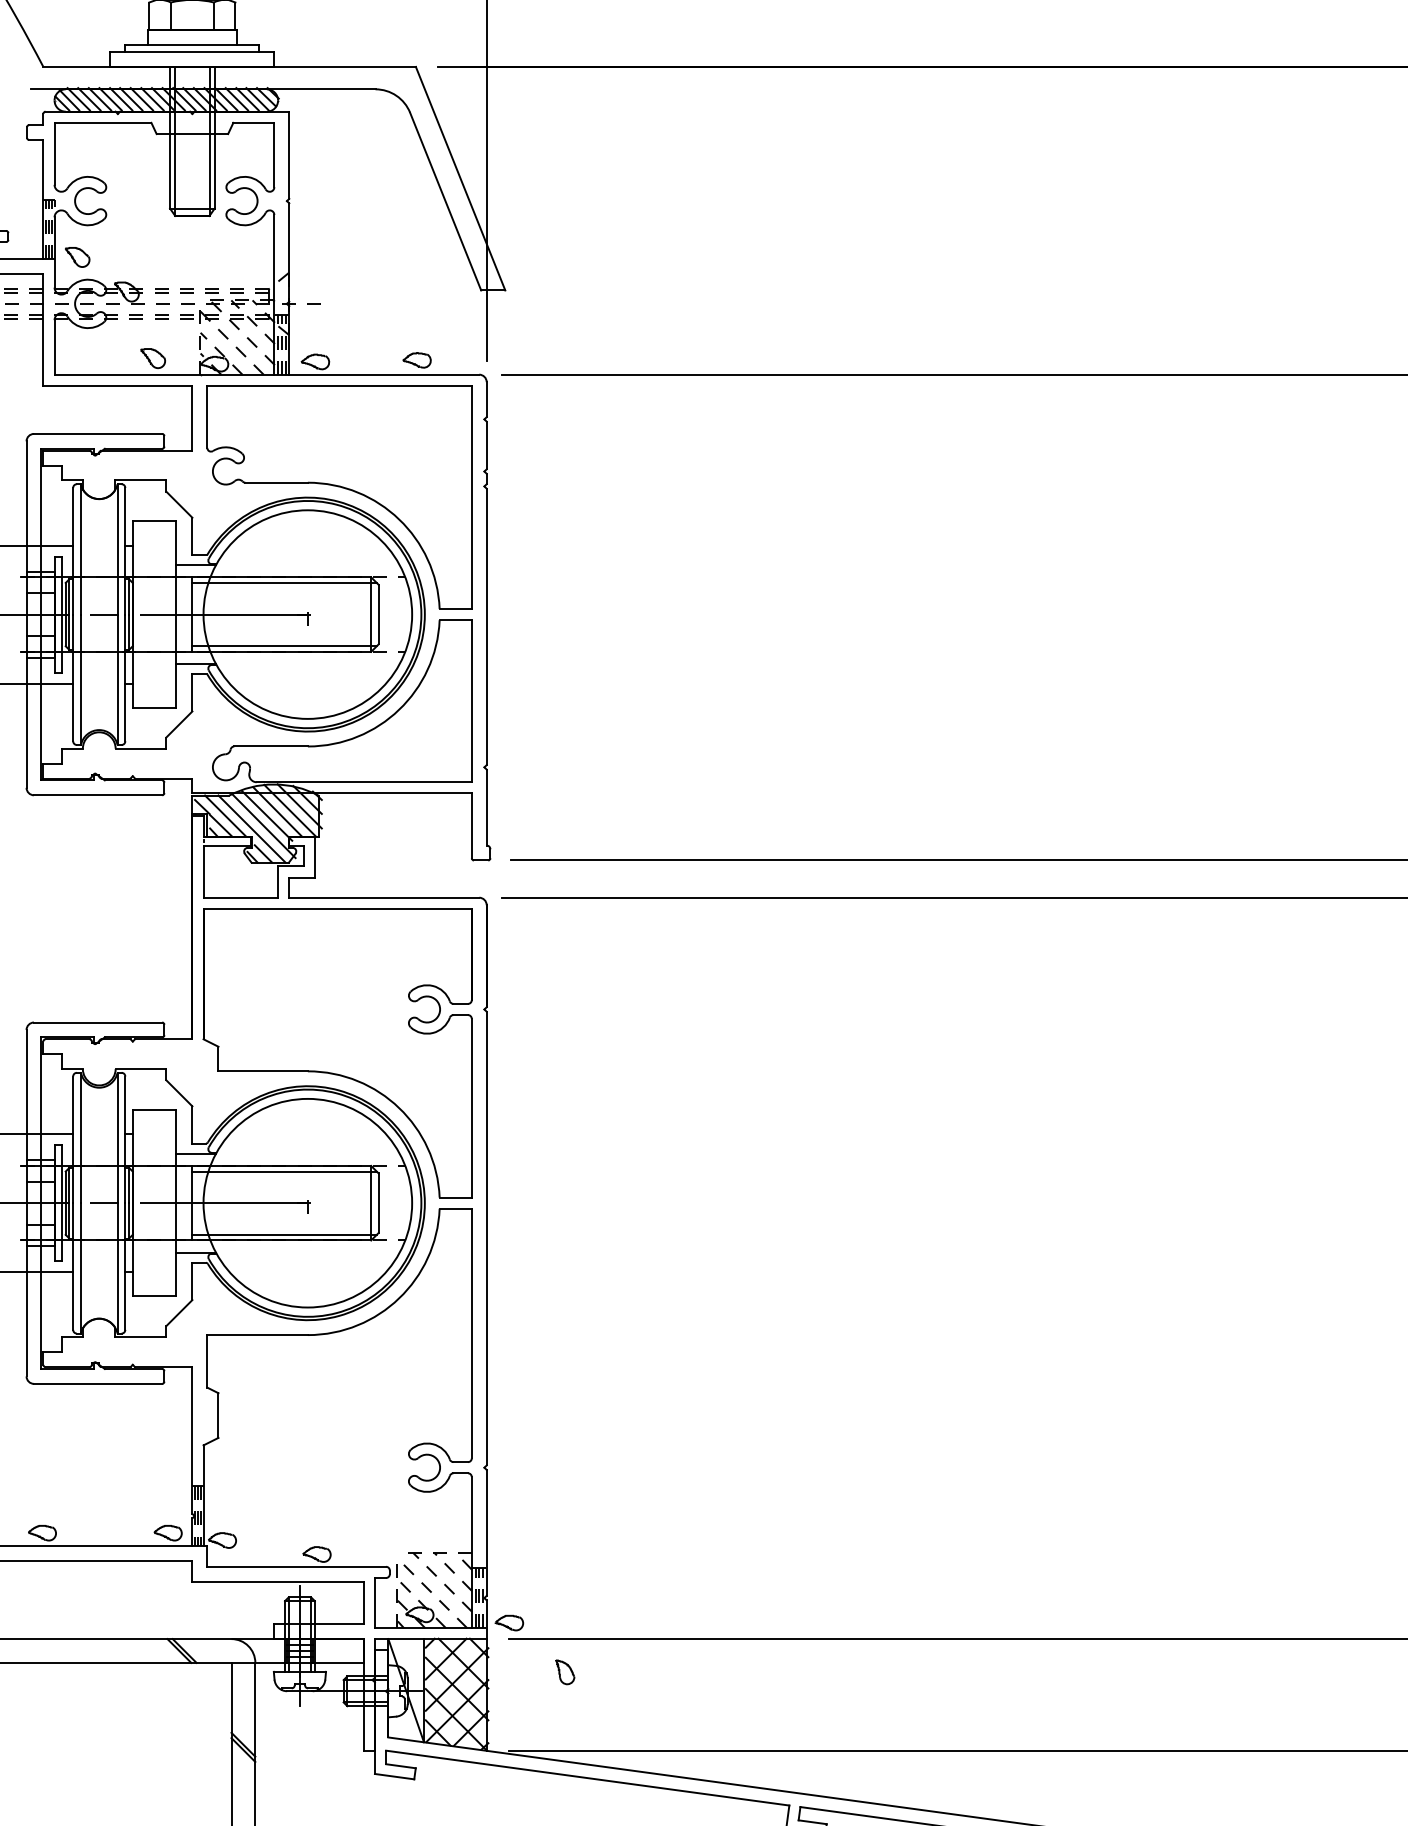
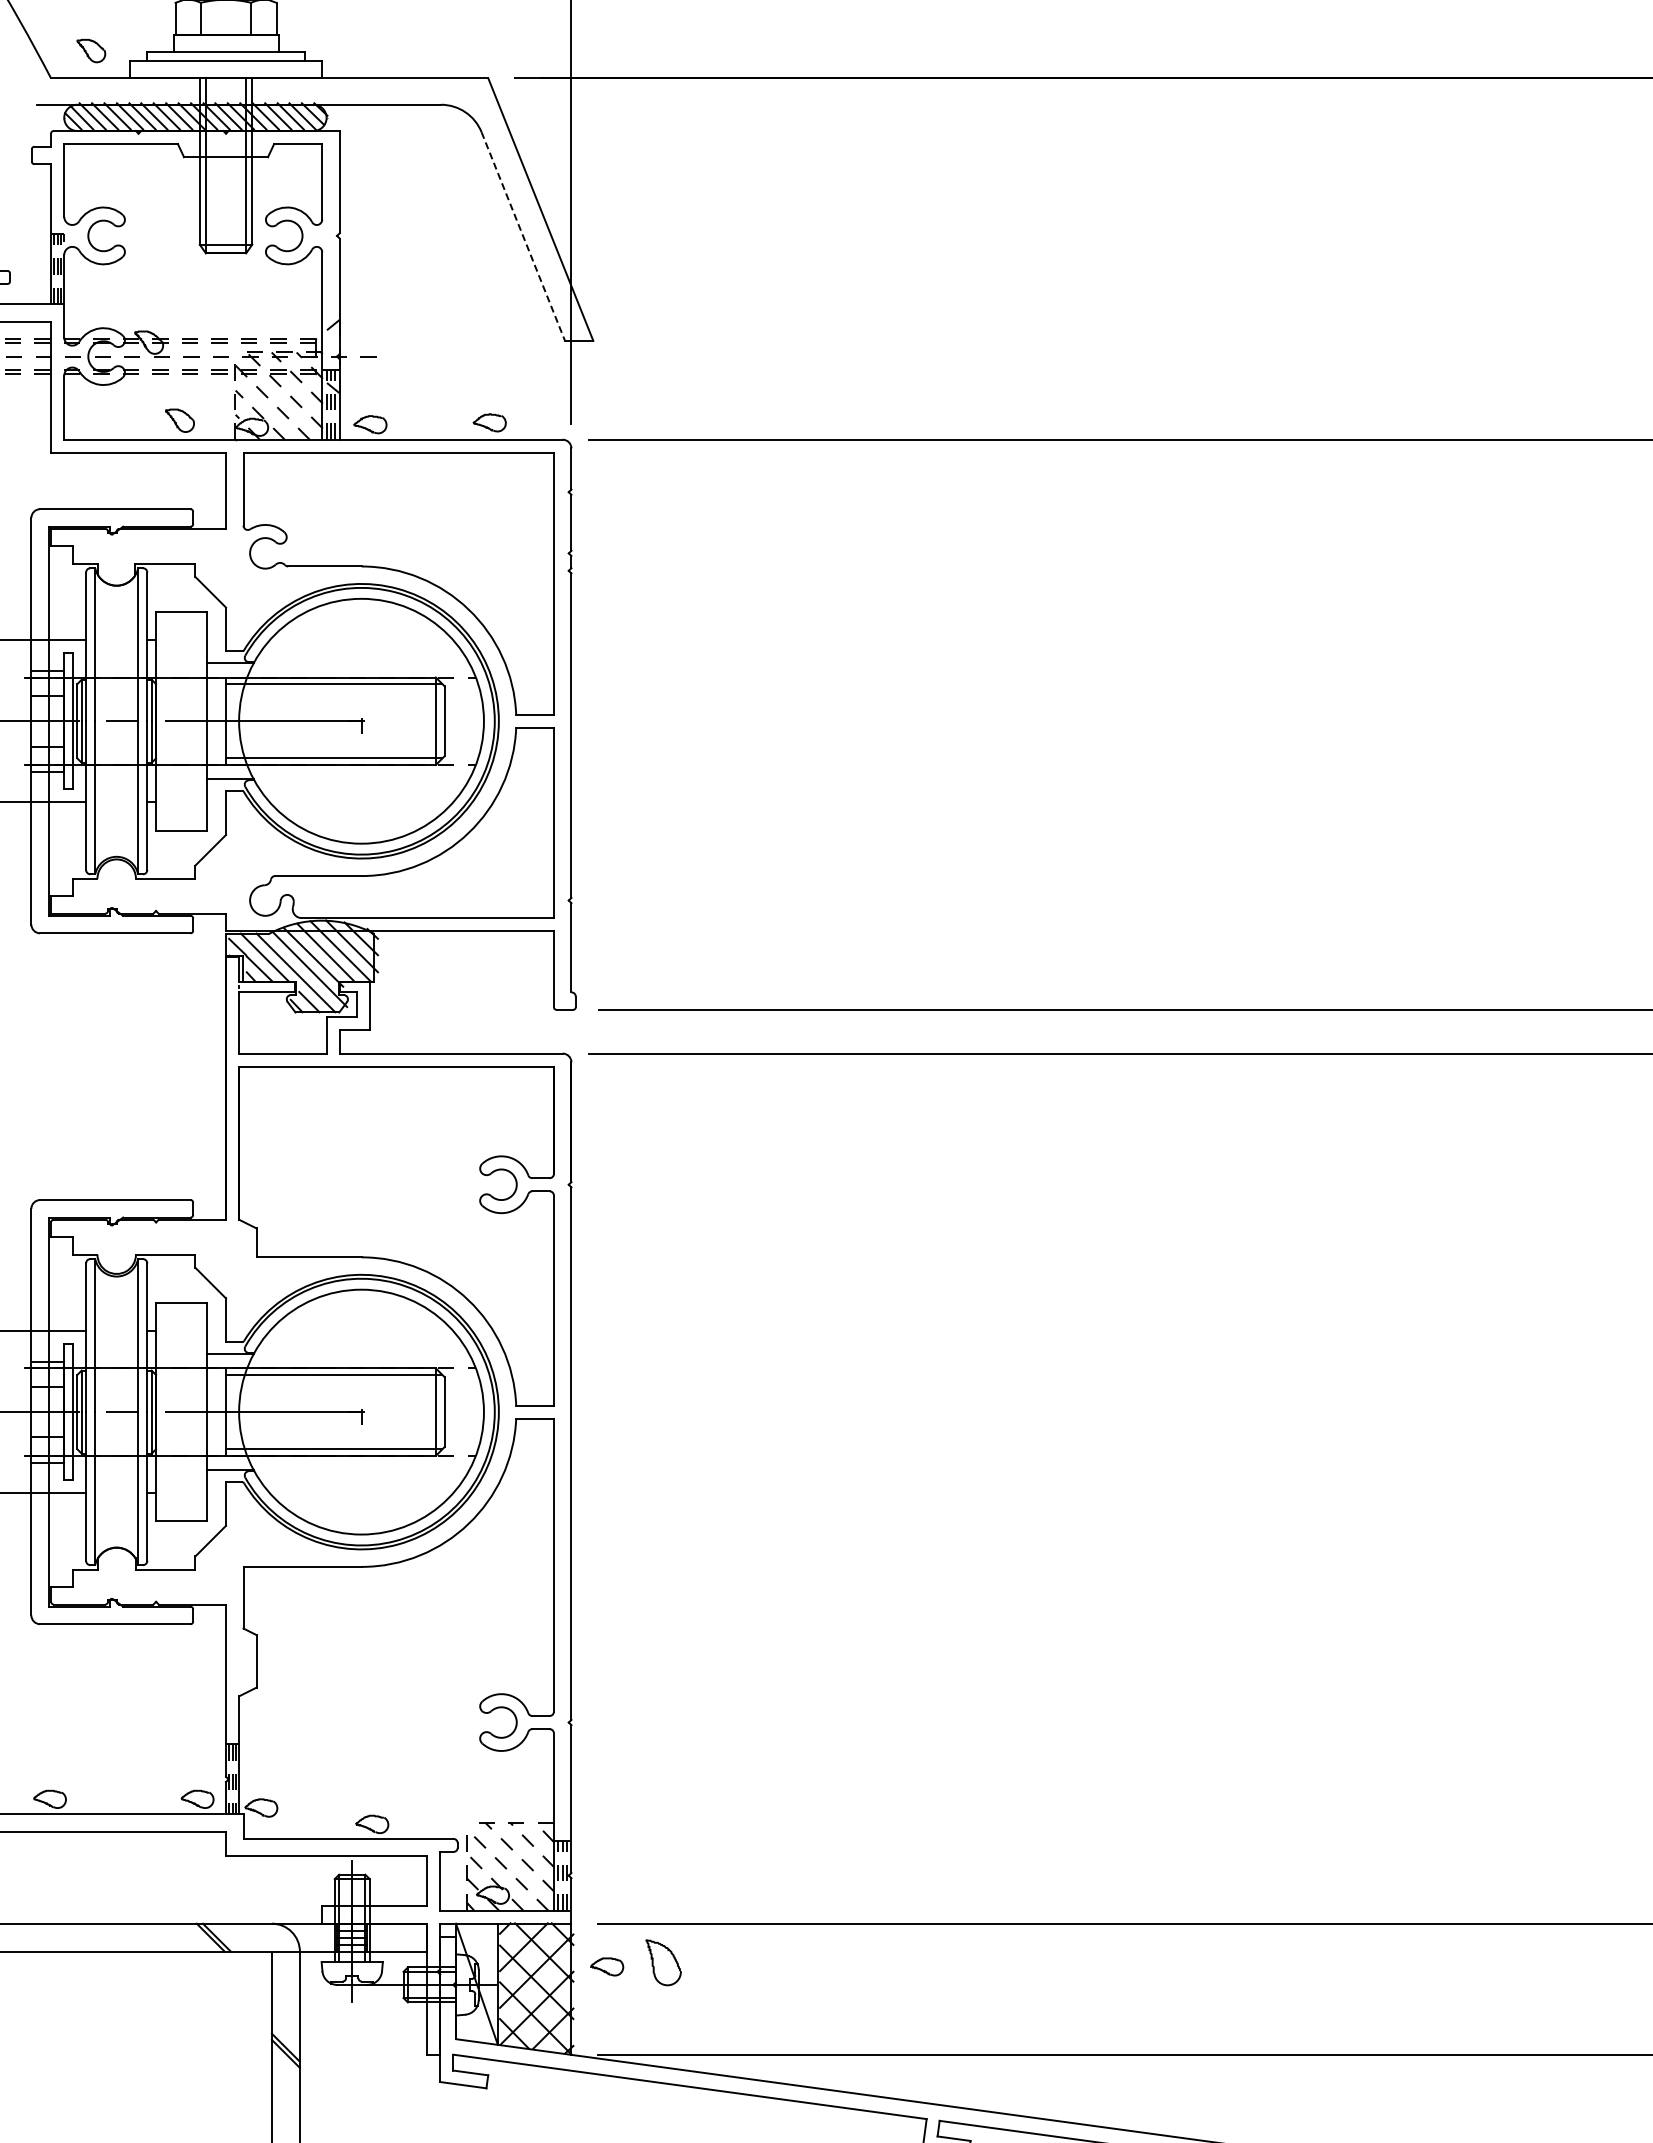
line: (445, 202) -> (523, 237), solid -> dashed
part: (77, 257) -> (91, 51), moved
part: (509, 1622) -> (607, 1966), moved
part: (565, 1672) -> (663, 1962), size x1.6

